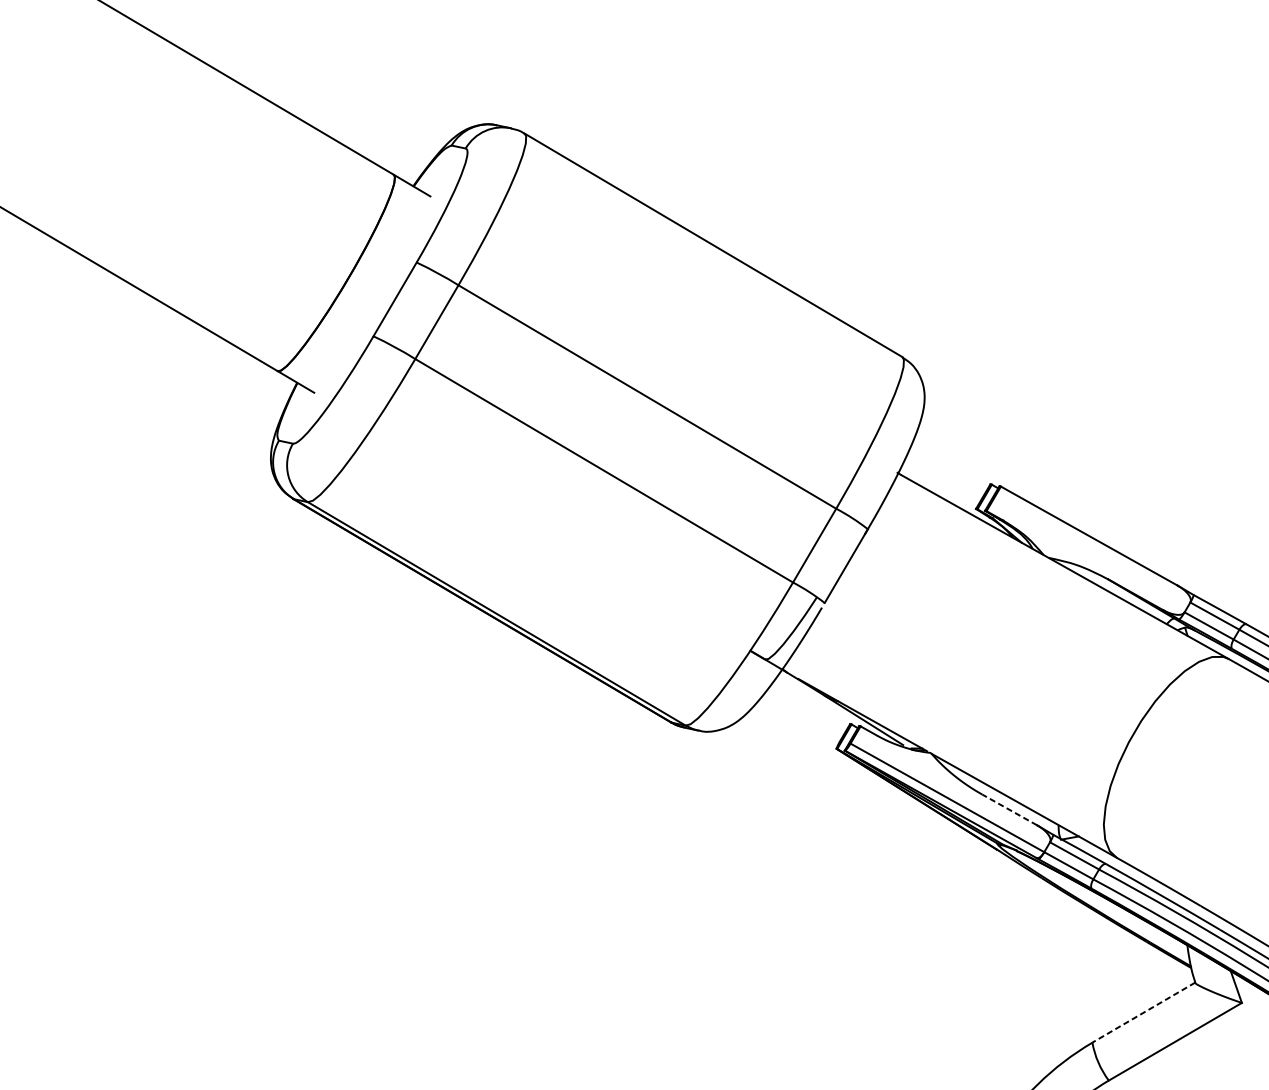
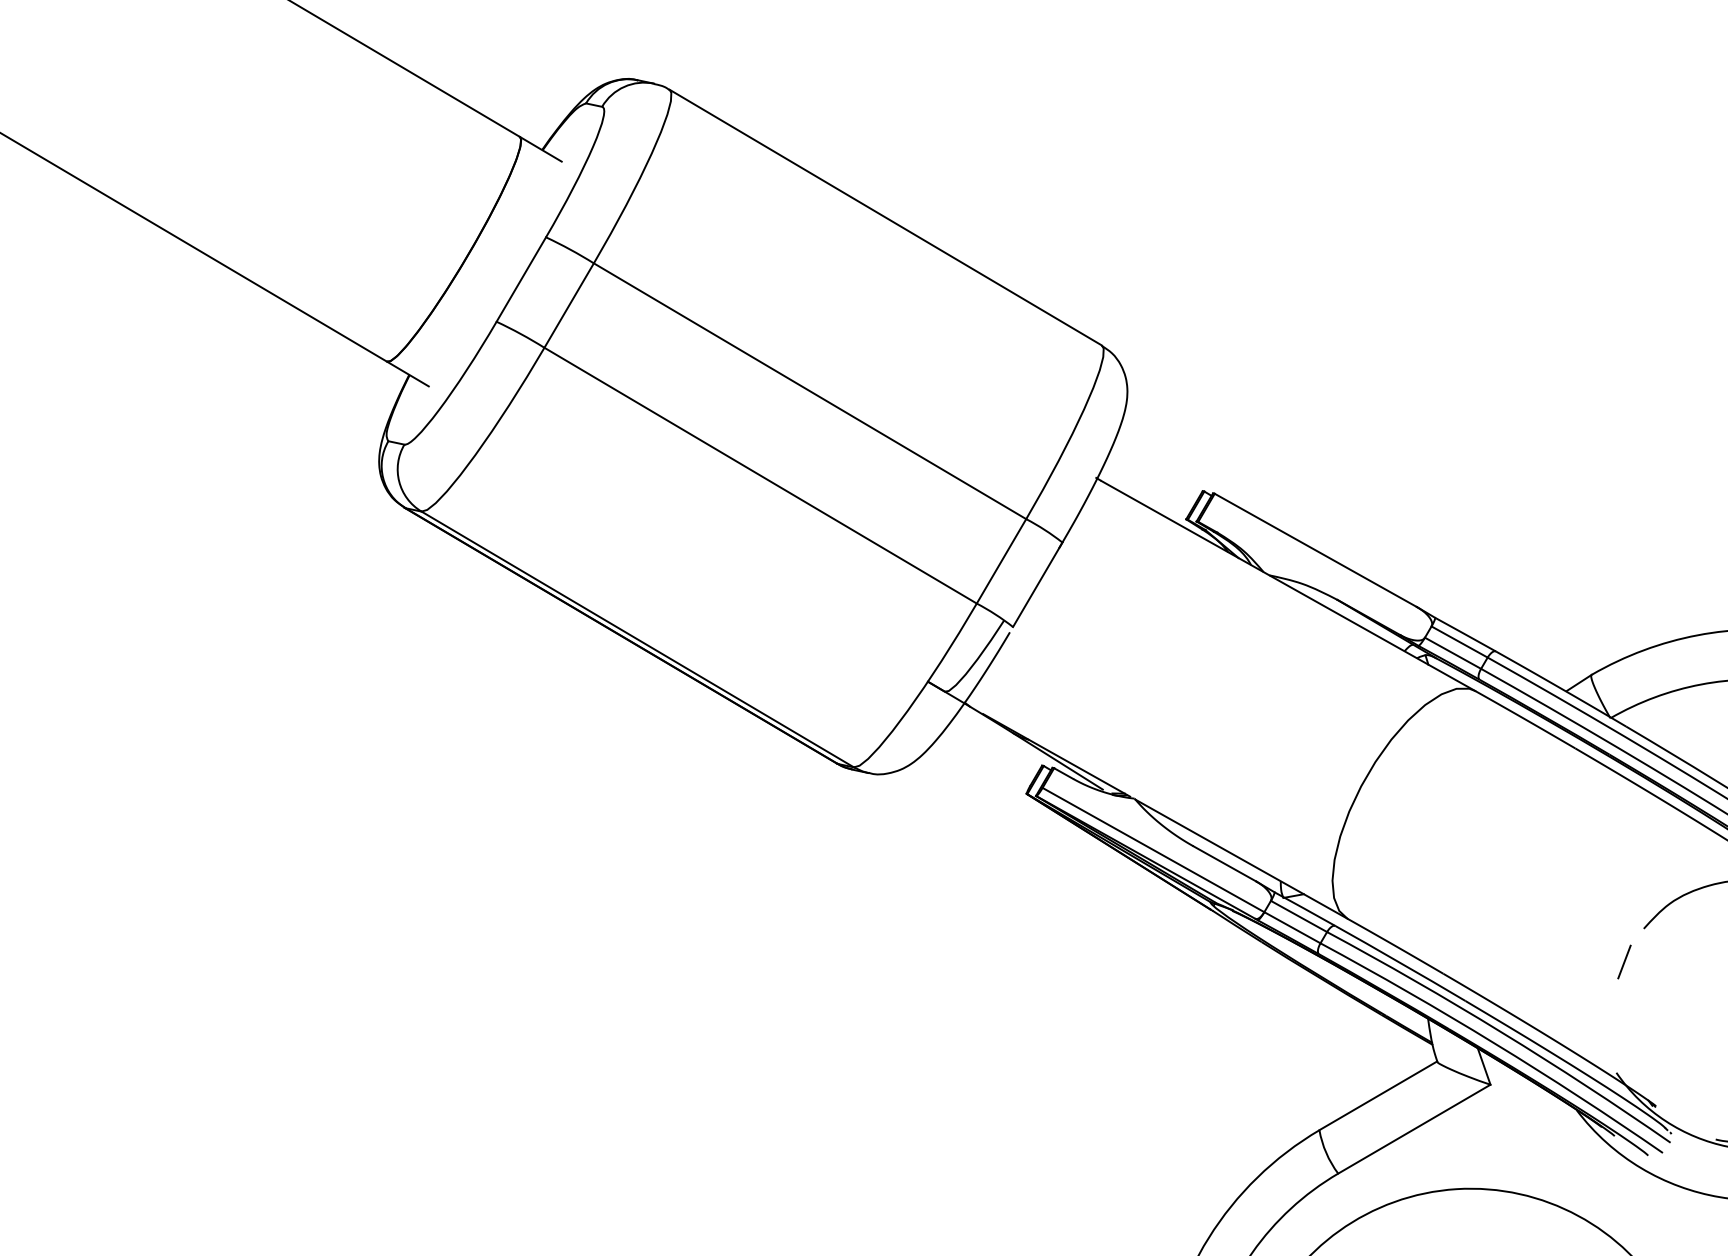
line: (1009, 809) -> (1224, 863), dashed -> solid
line: (1143, 1013) -> (1377, 1096), dashed -> solid

